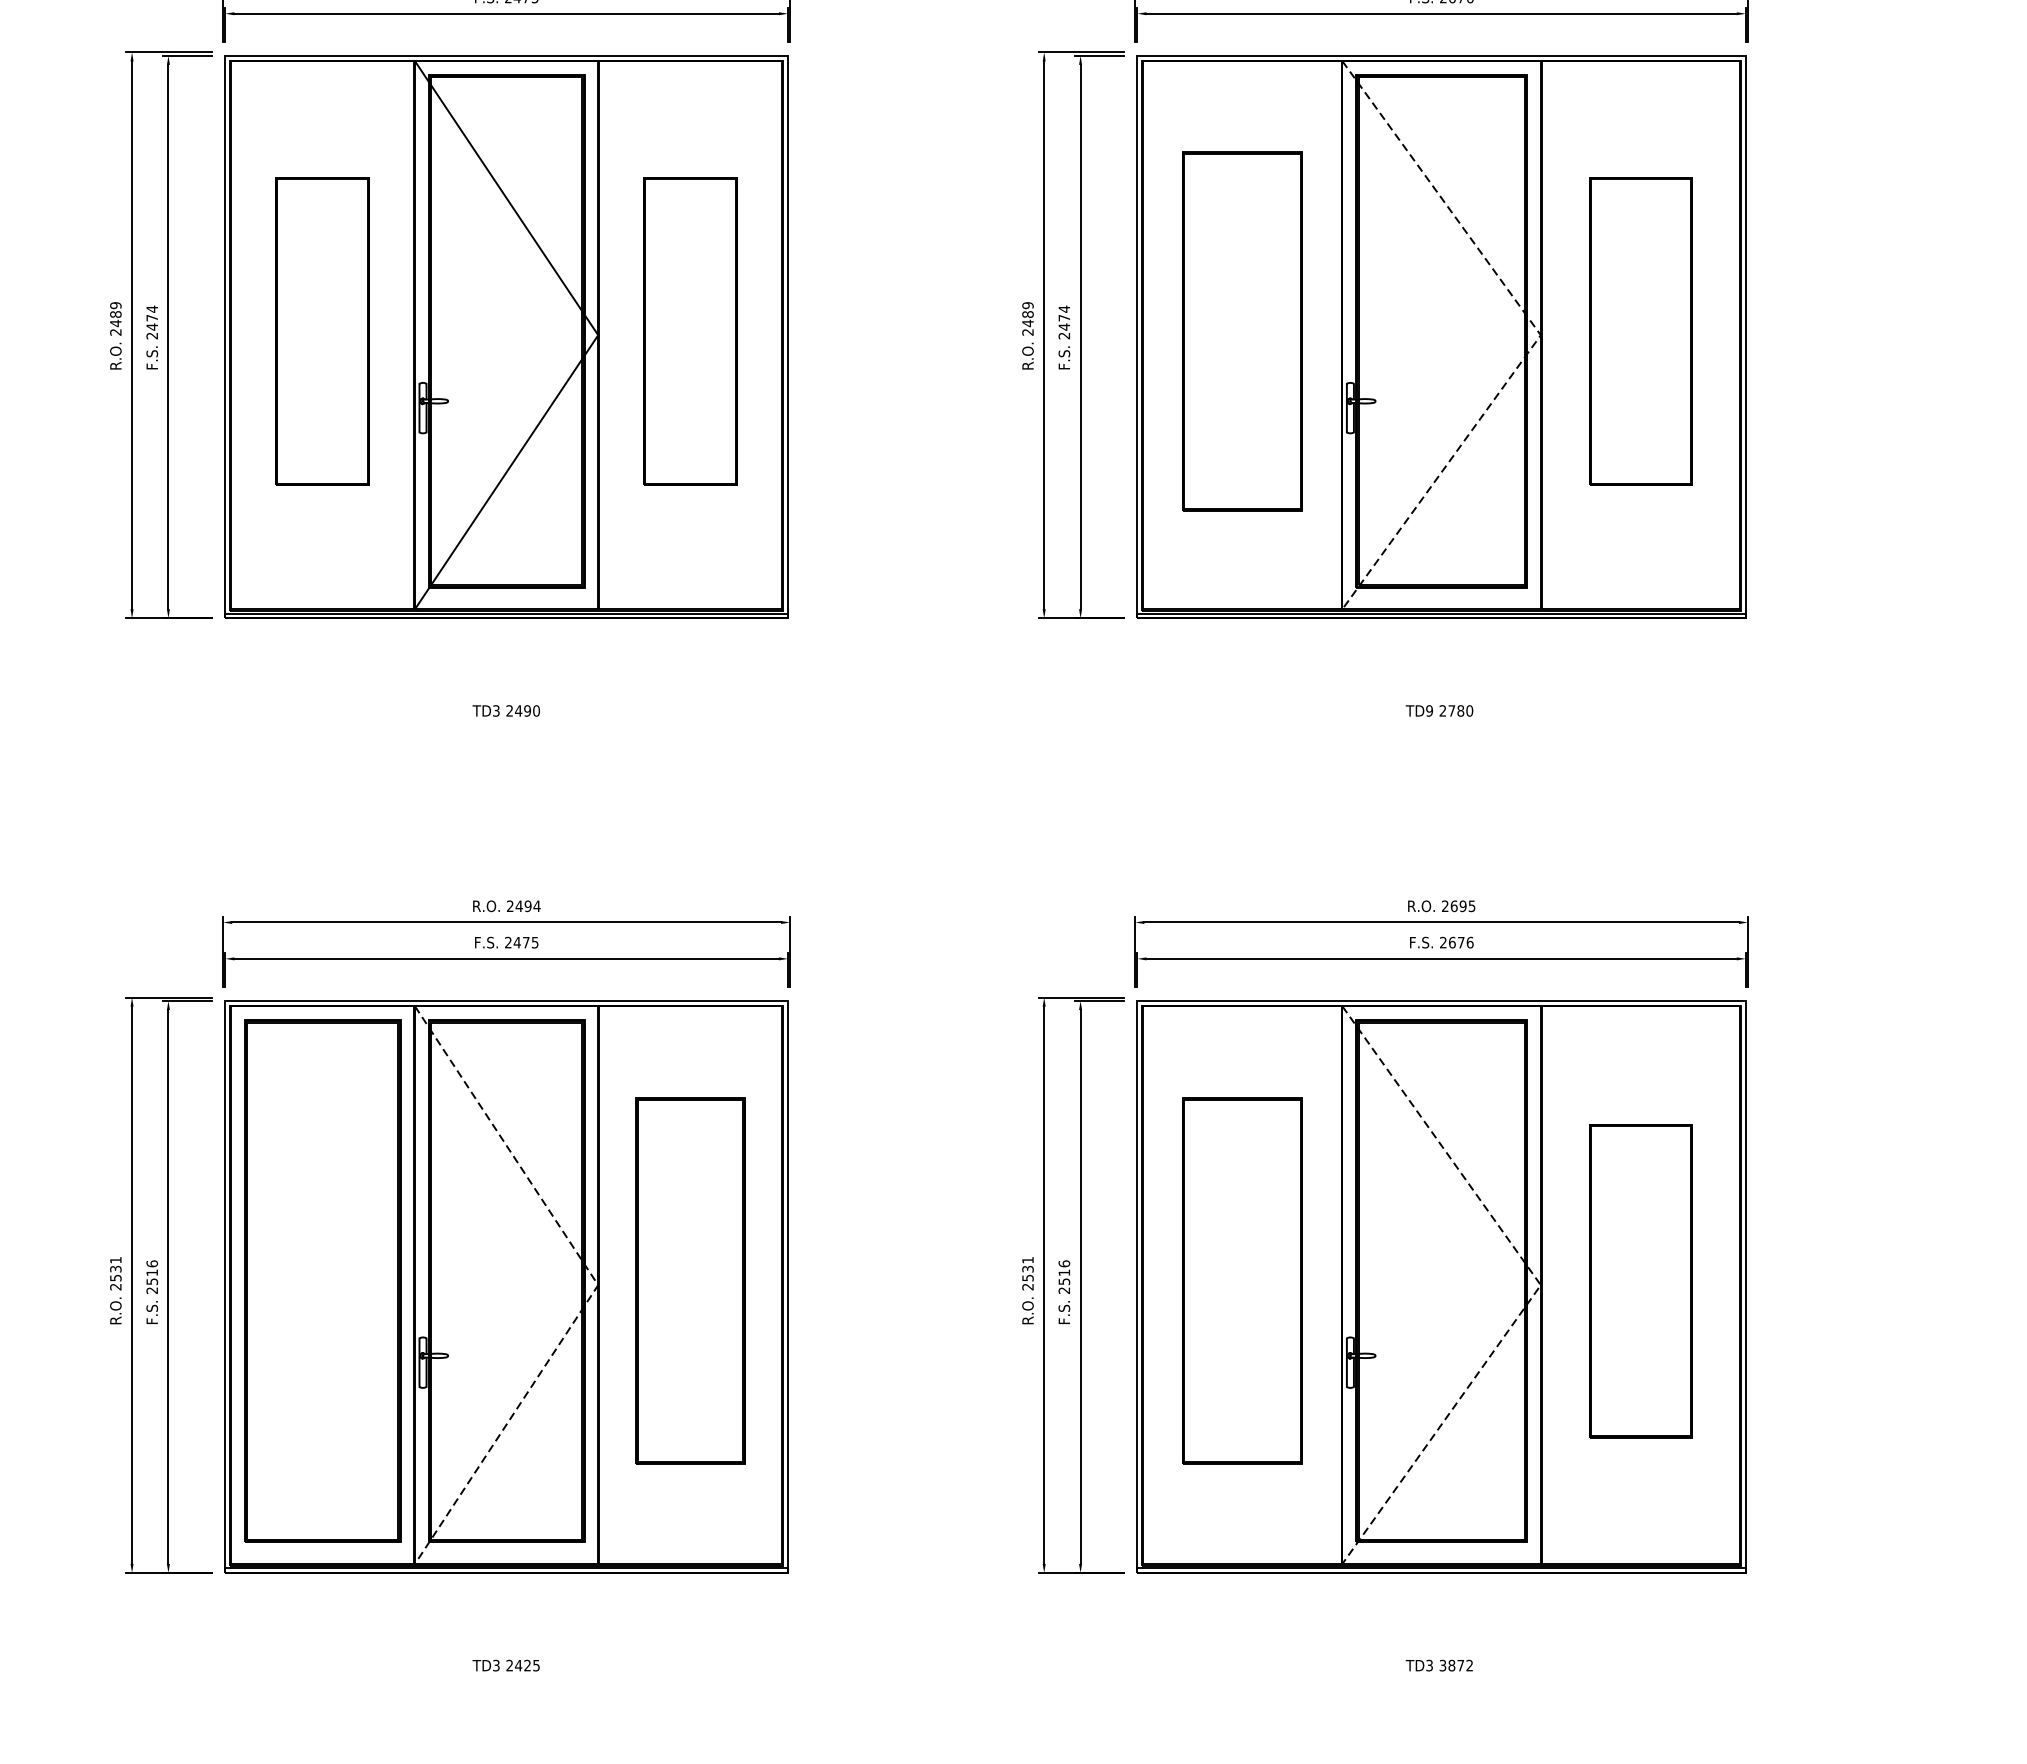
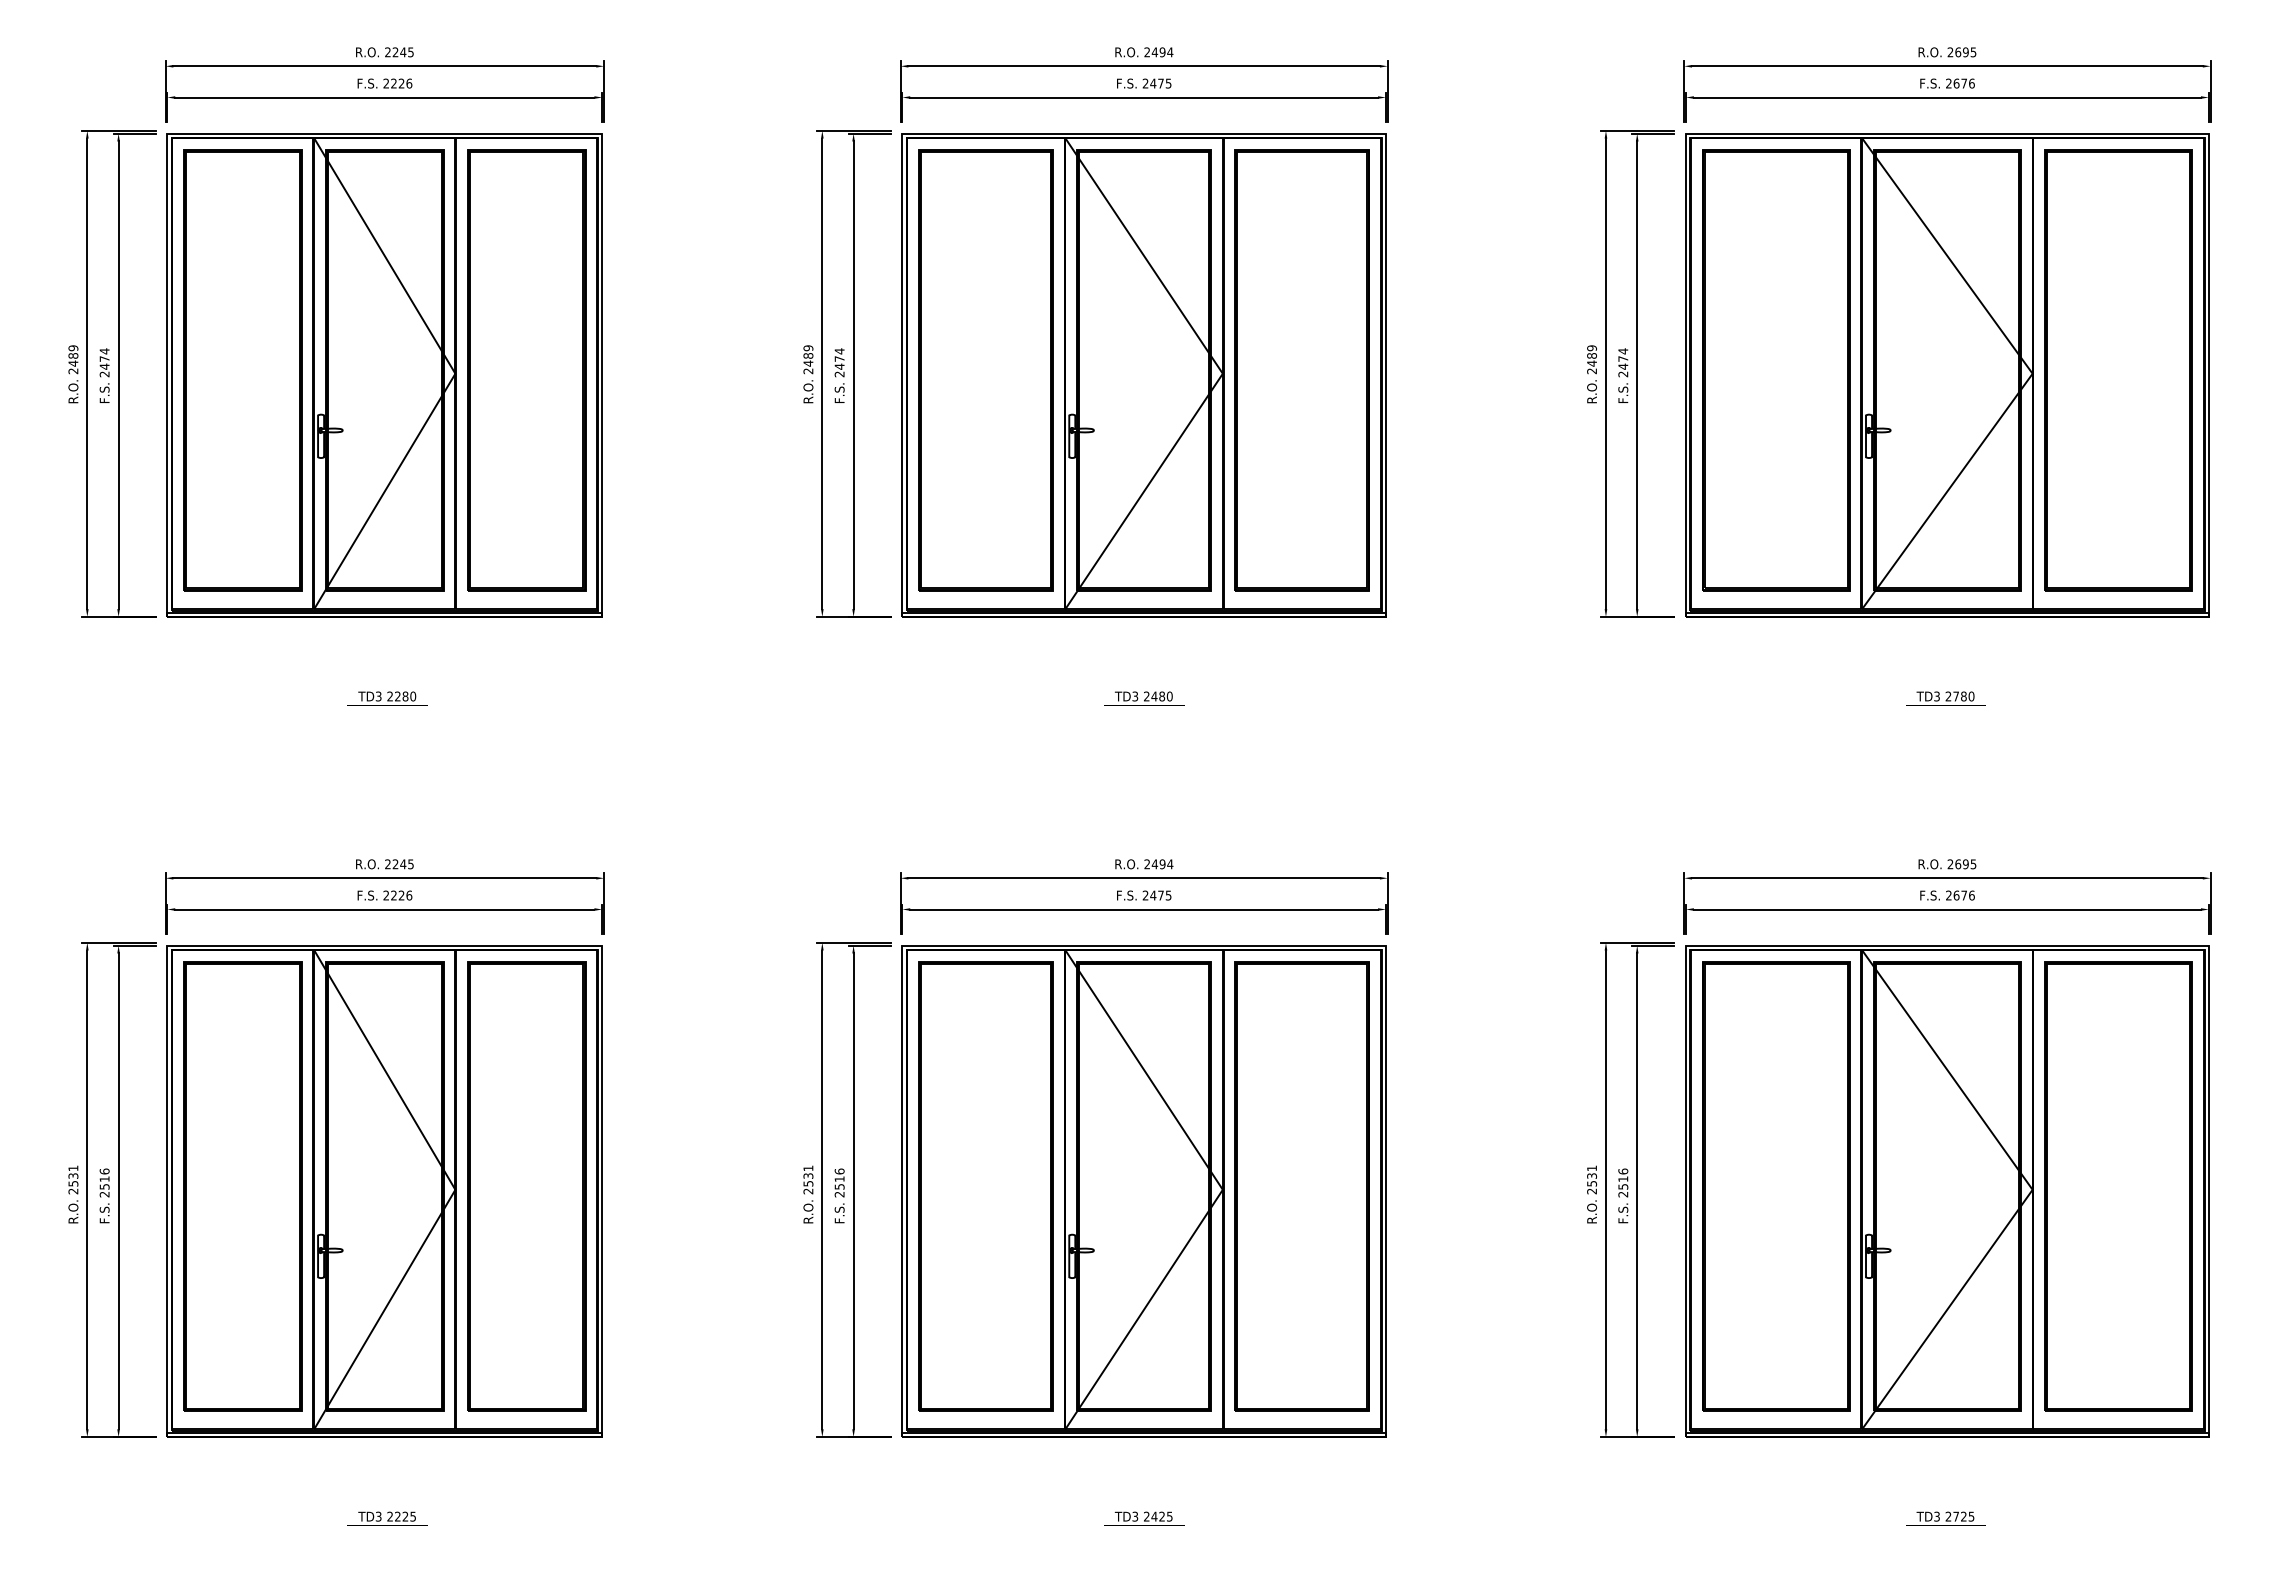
part: (321, 331) -> (985, 370), size x1.67
part: (689, 331) -> (1301, 370), size x1.67
part: (1242, 331) -> (1776, 370), size x1.43
part: (1640, 331) -> (2118, 370), size x1.67
line: (1540, 334) -> (2032, 373), dashed -> solid
text: (528, 710) -> (1162, 696), 2490 -> 2480
text: (1428, 710) -> (1936, 696), TD9 -> TD3
part: (689, 1281) -> (1301, 1186), size x1.43
part: (1242, 1281) -> (1776, 1186), size x1.43
part: (1640, 1281) -> (2118, 1186), size x1.67
line: (597, 1284) -> (1222, 1189), dashed -> solid
line: (1540, 1284) -> (2032, 1189), dashed -> solid
text: (1455, 1665) -> (1959, 1516), 3872 -> 2725

